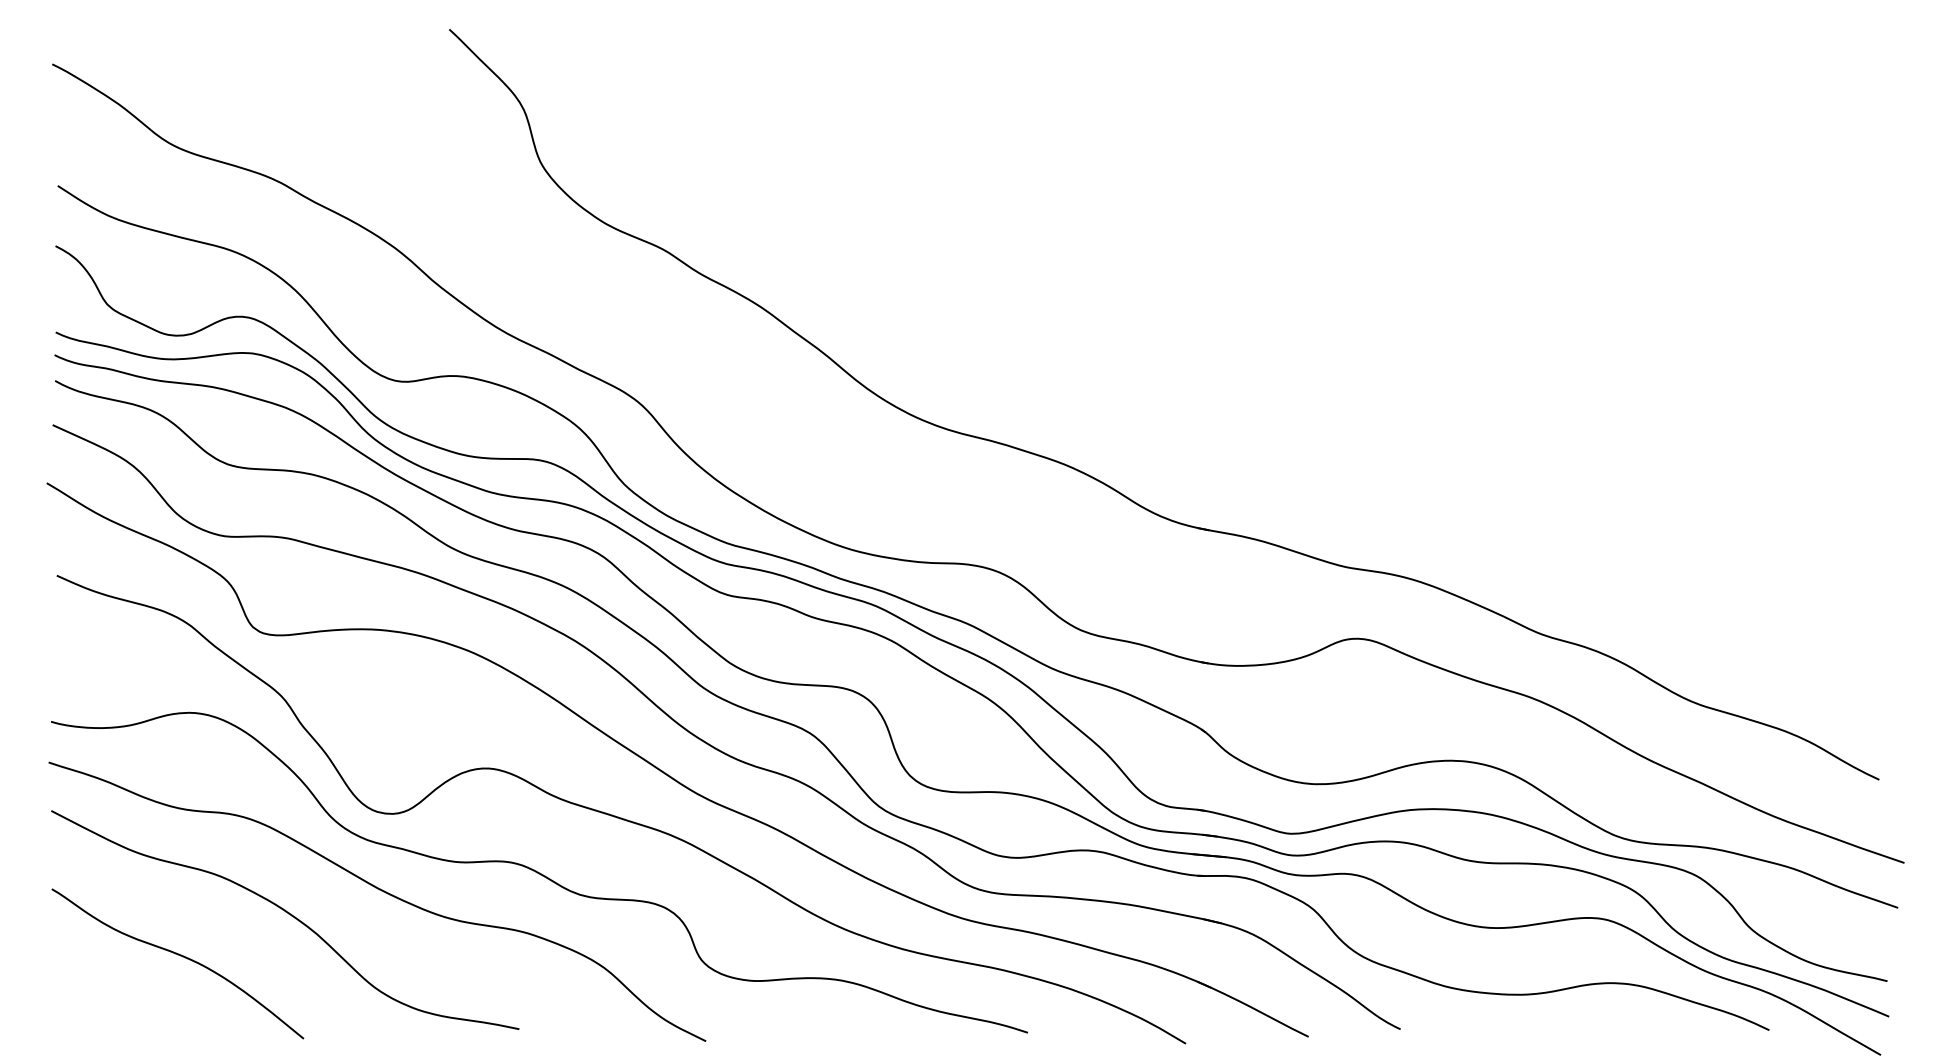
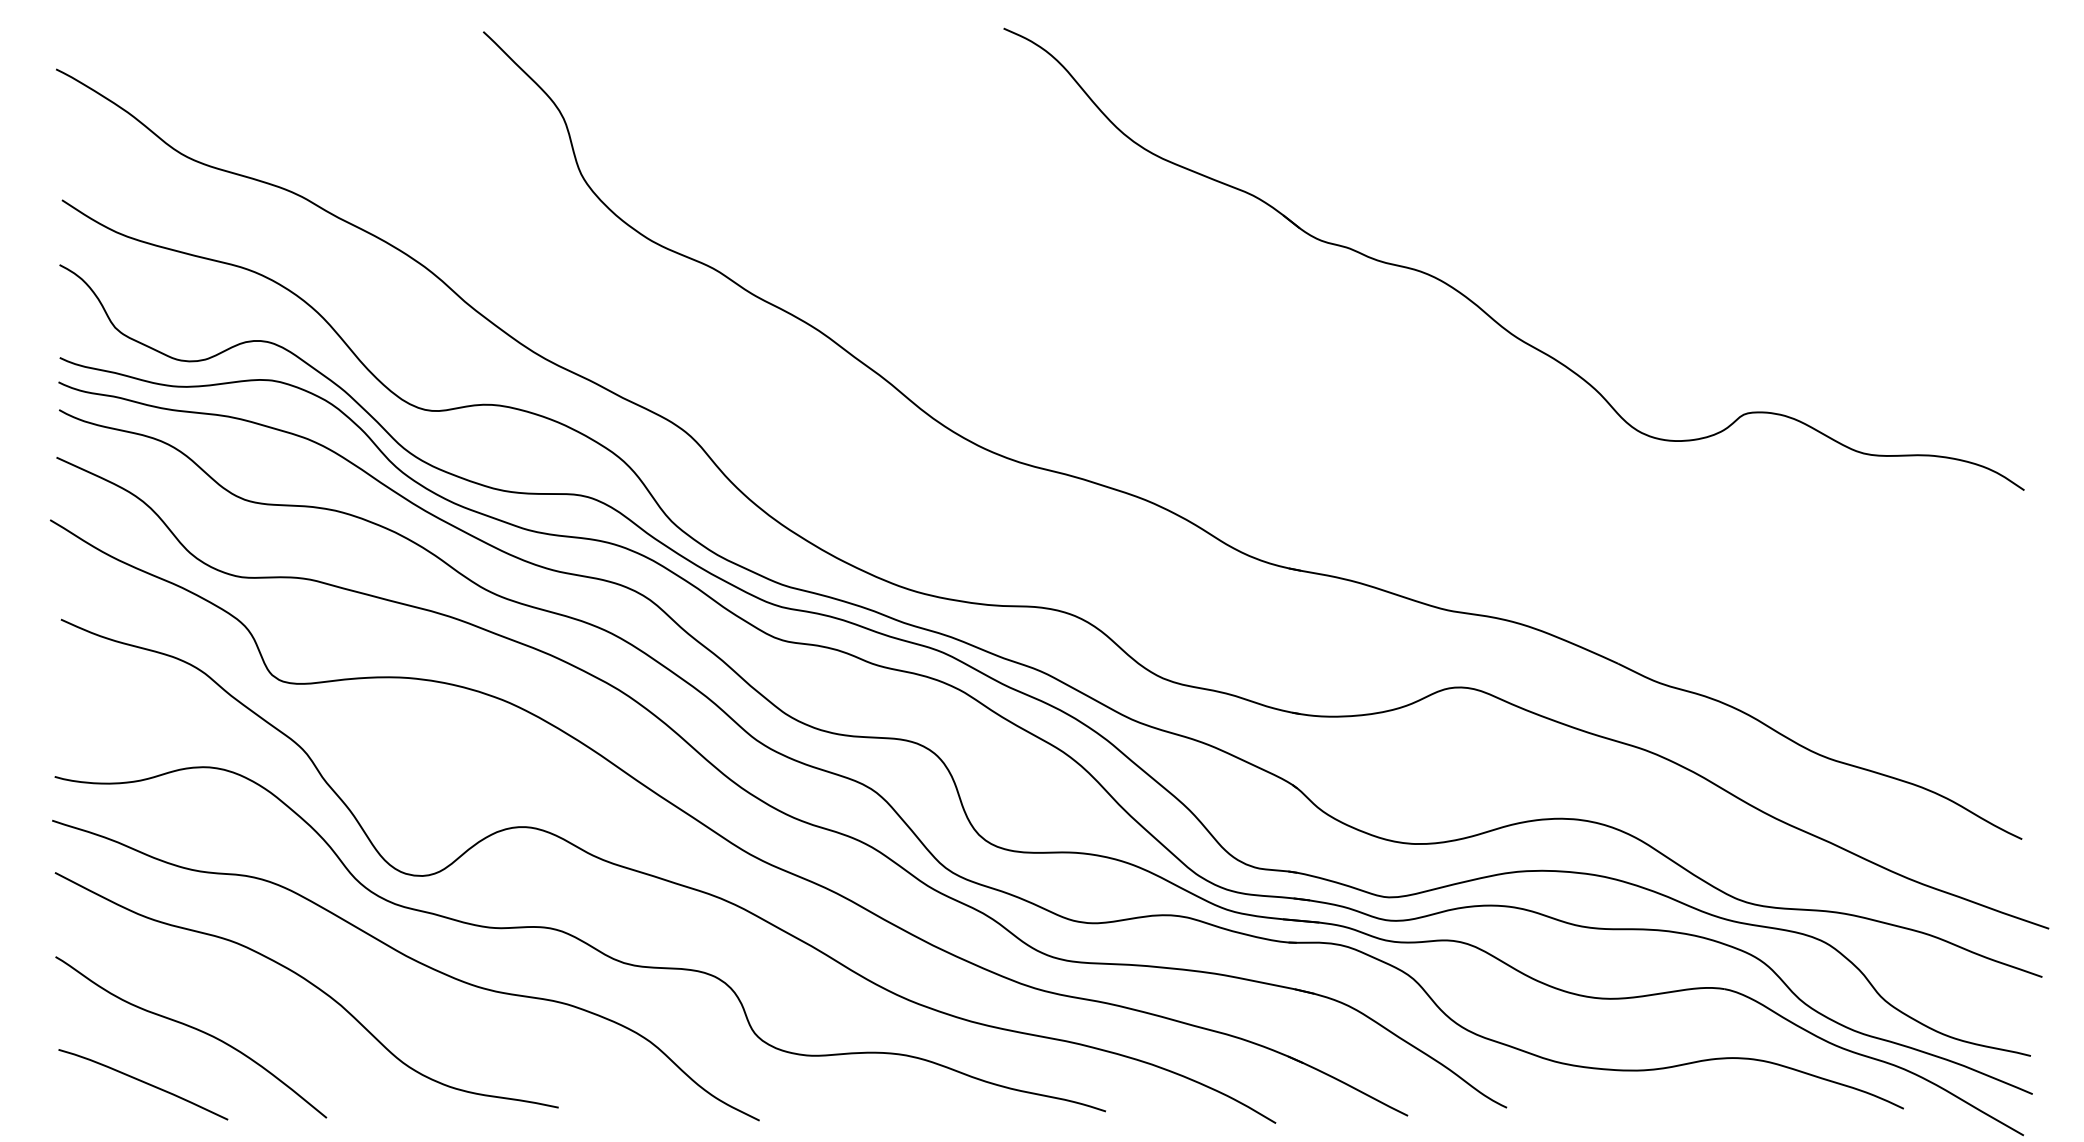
part: (1373, 282) -> (1477, 304), added
curve: (134, 1006) -> (144, 1083), added

